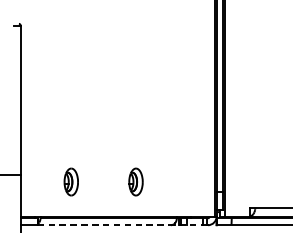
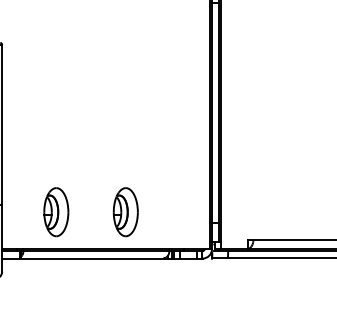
part: (71, 182) -> (56, 212), size x1.67
part: (135, 182) -> (125, 212), size x1.67
line: (120, 225) -> (109, 258), dashed -> solid

